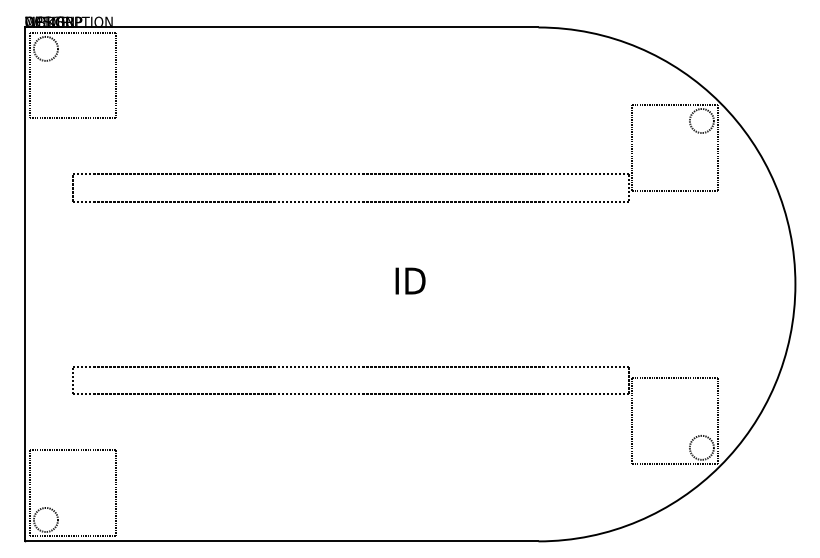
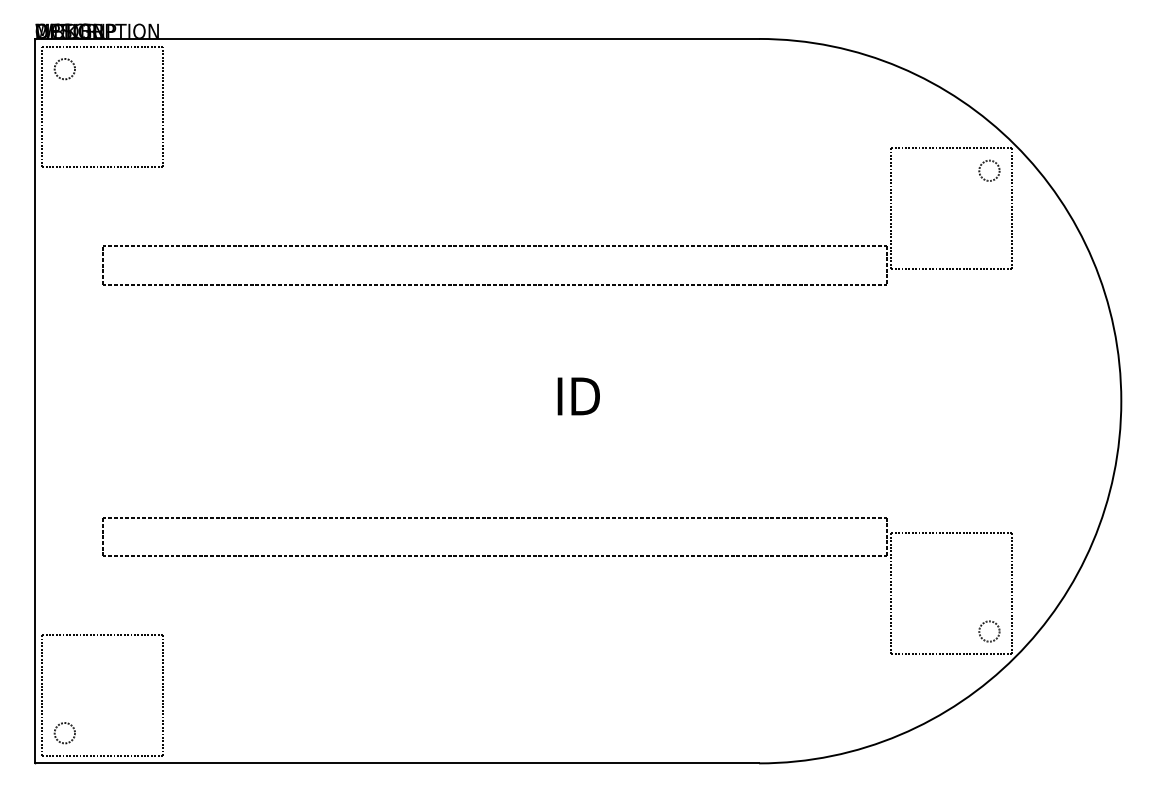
circle: (45, 49) -> (64, 69), size x0.6
circle: (701, 120) -> (989, 170), size x0.6
circle: (701, 447) -> (989, 631), size x0.6
circle: (45, 520) -> (64, 733), size x0.6

